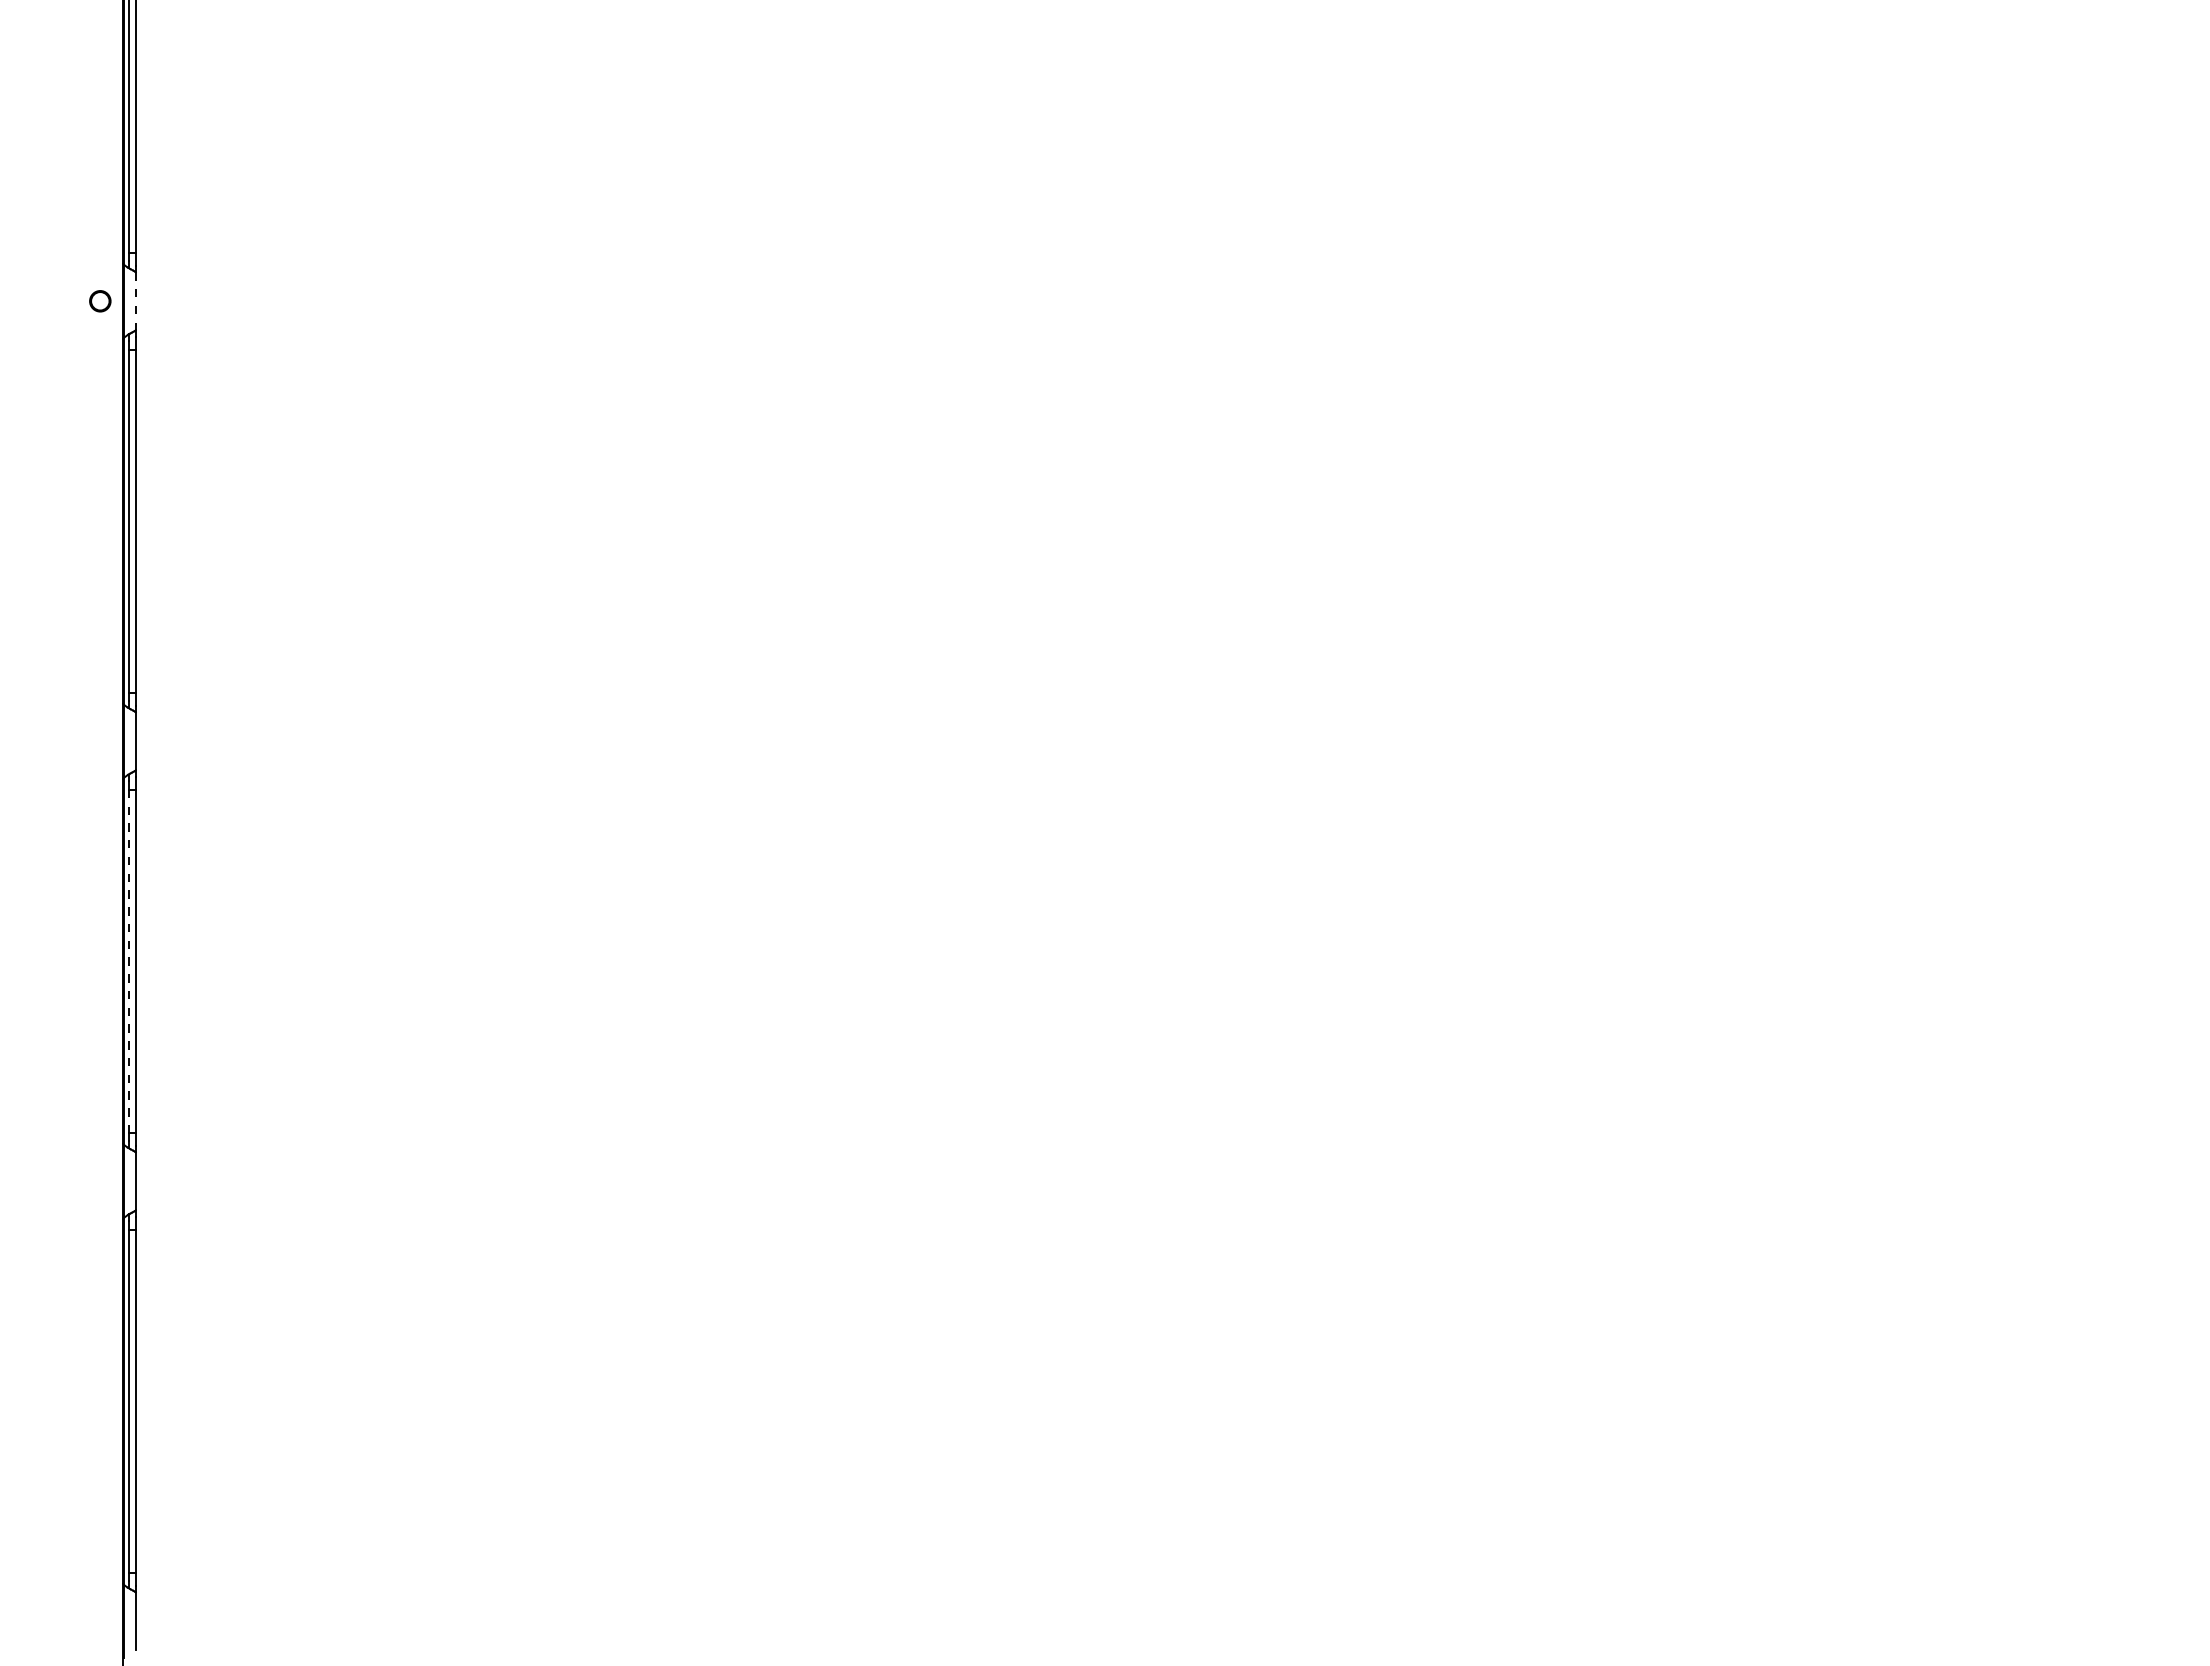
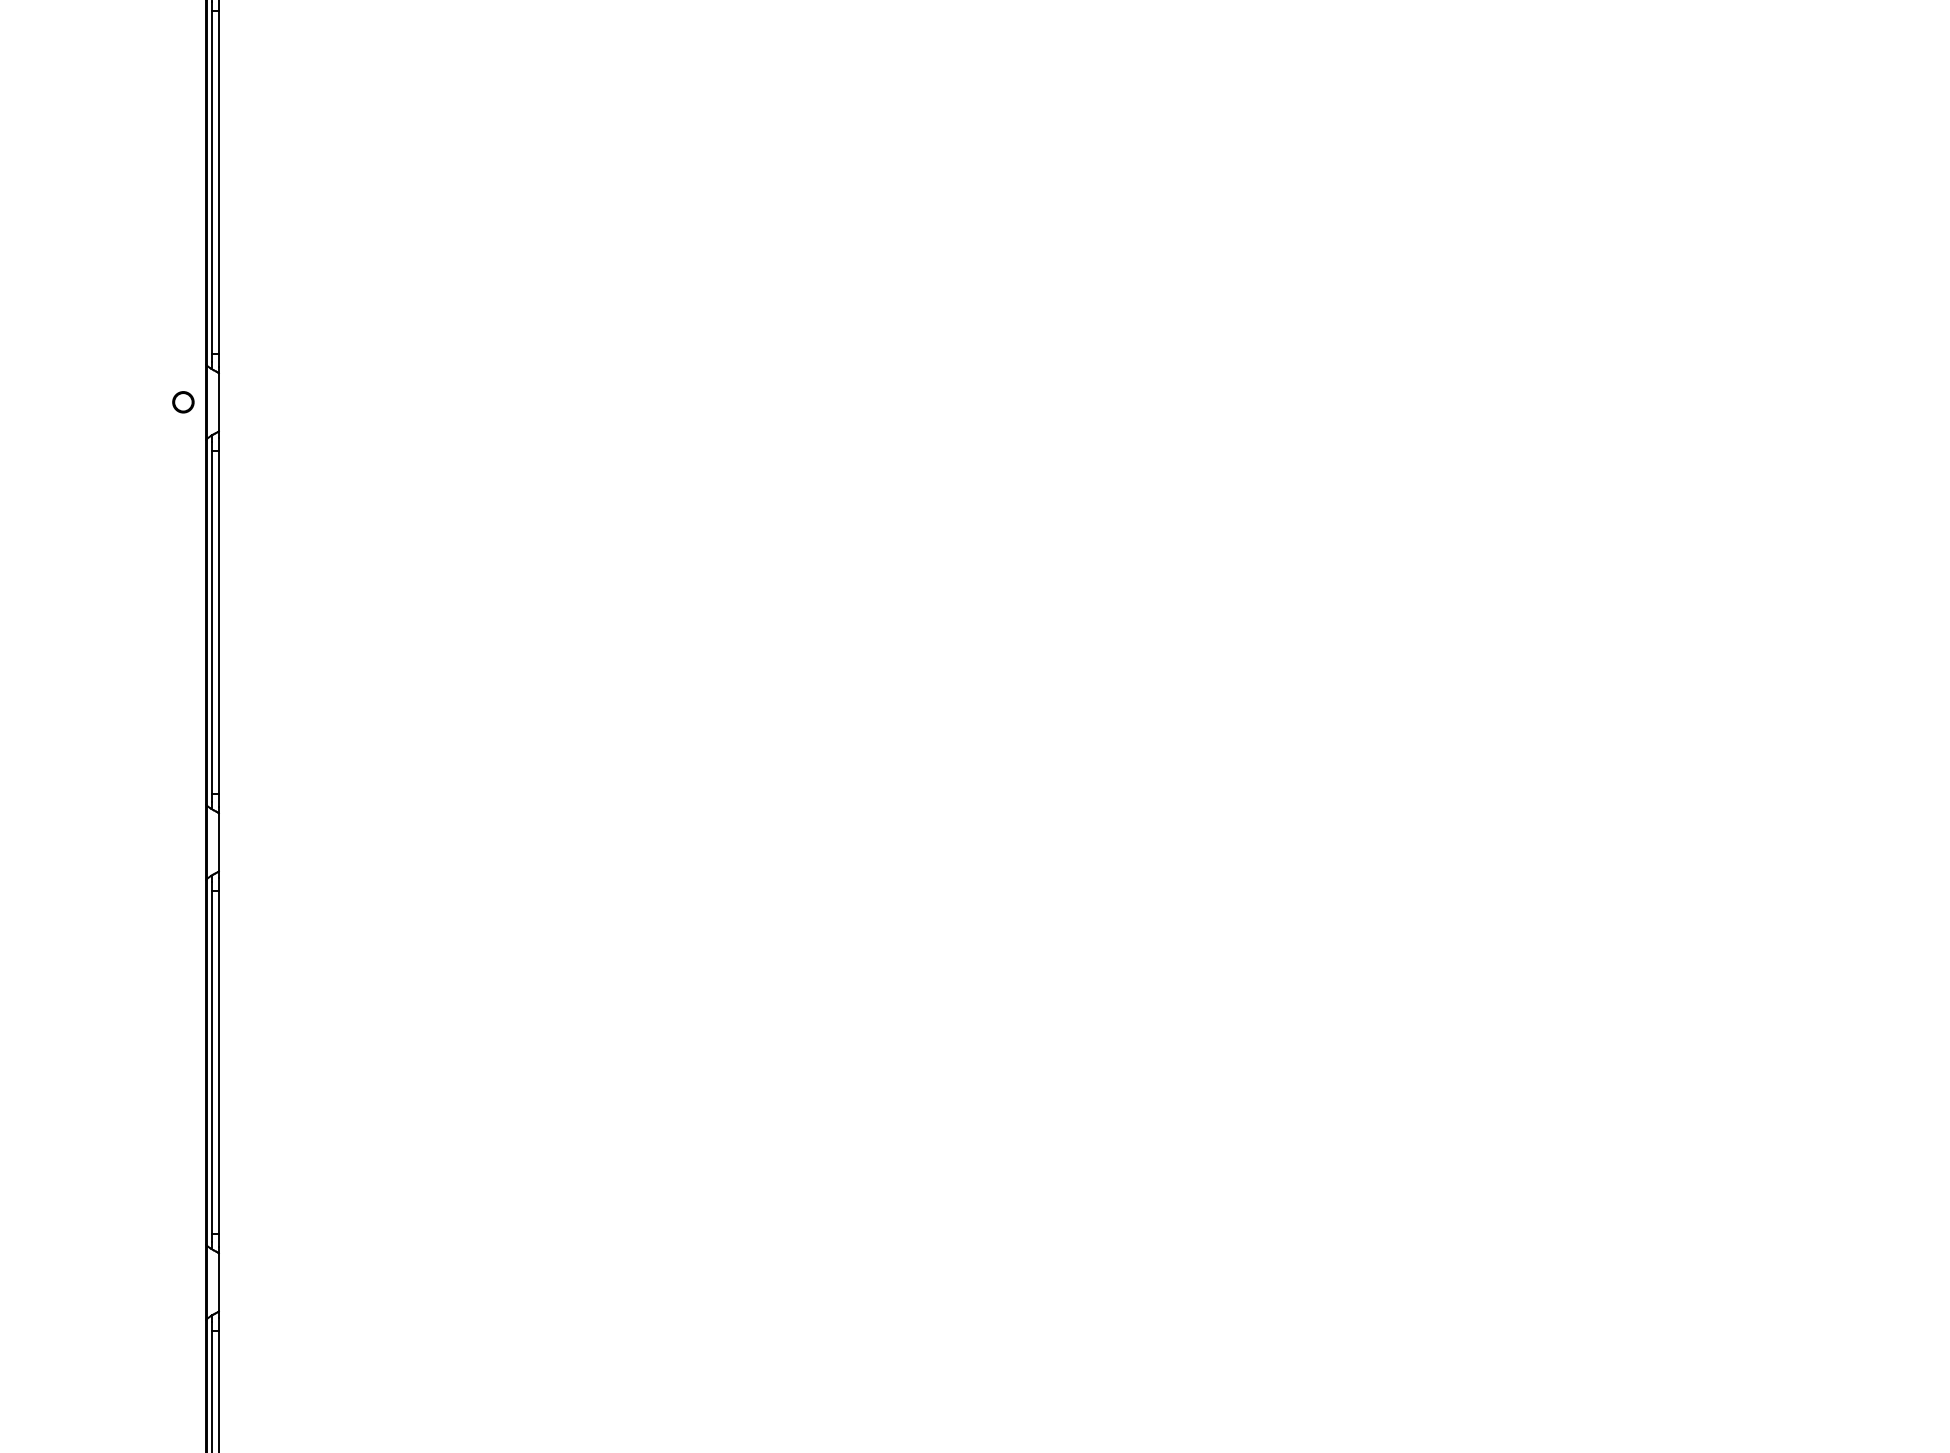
line: (135, 301) -> (218, 402), dashed -> solid
line: (129, 961) -> (212, 1062), dashed -> solid

